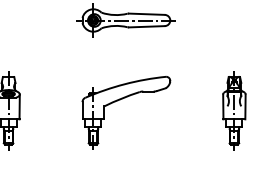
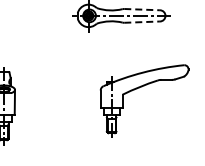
line: (146, 14) -> (141, 9), solid -> dashed
line: (146, 26) -> (141, 21), solid -> dashed
part: (120, 100) -> (138, 88), moved

